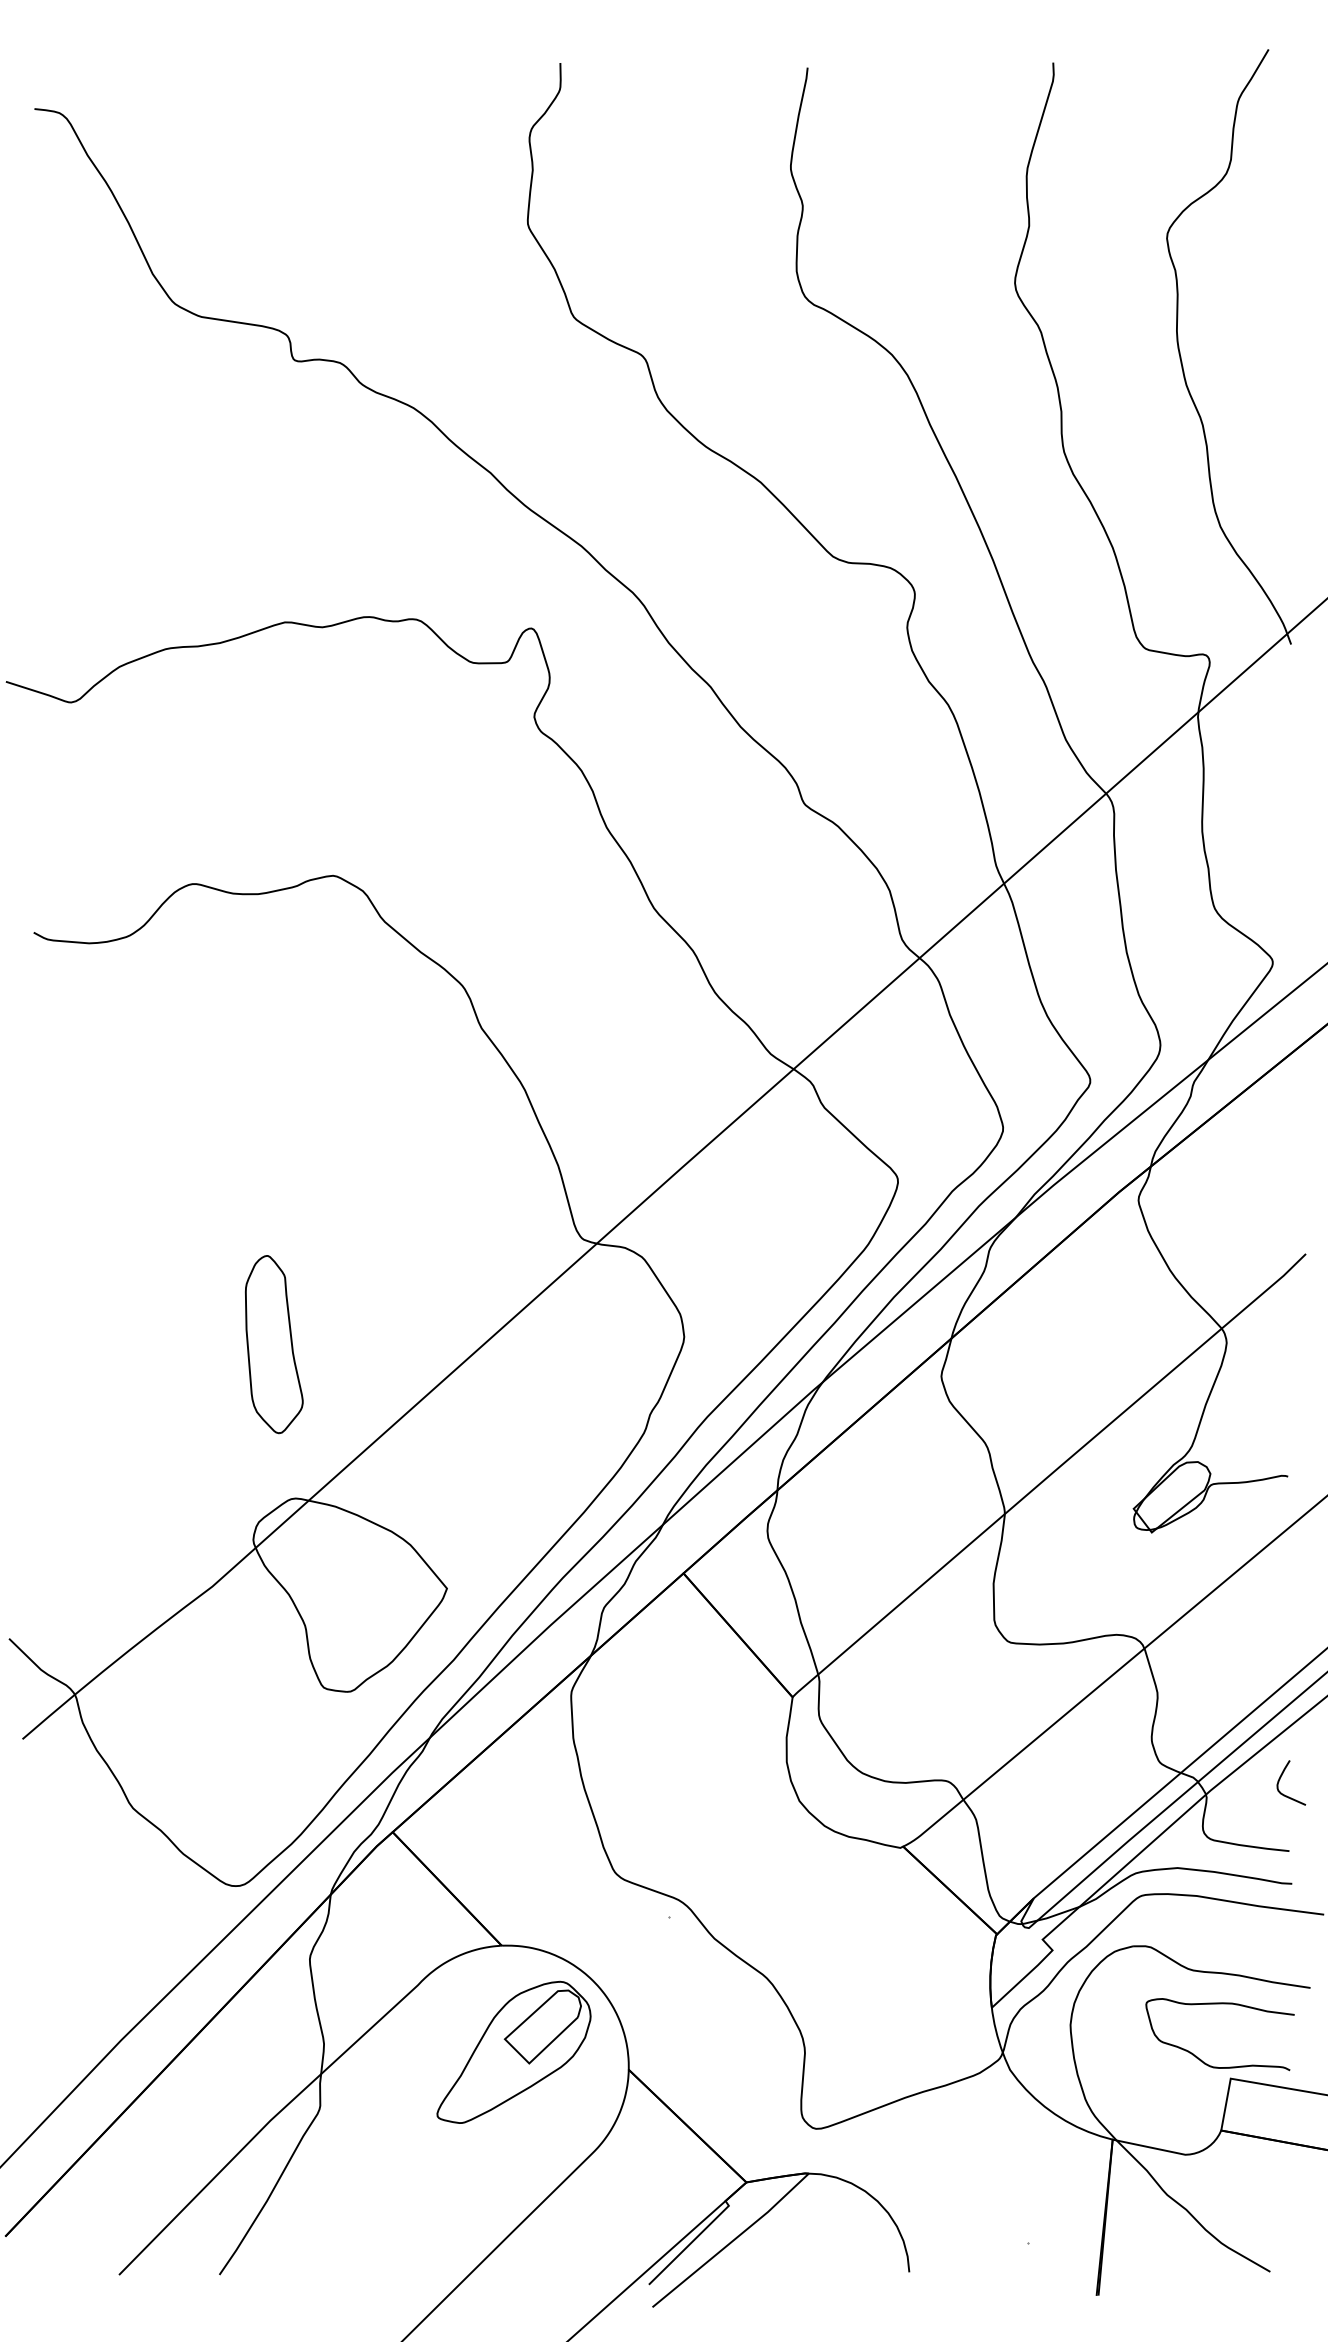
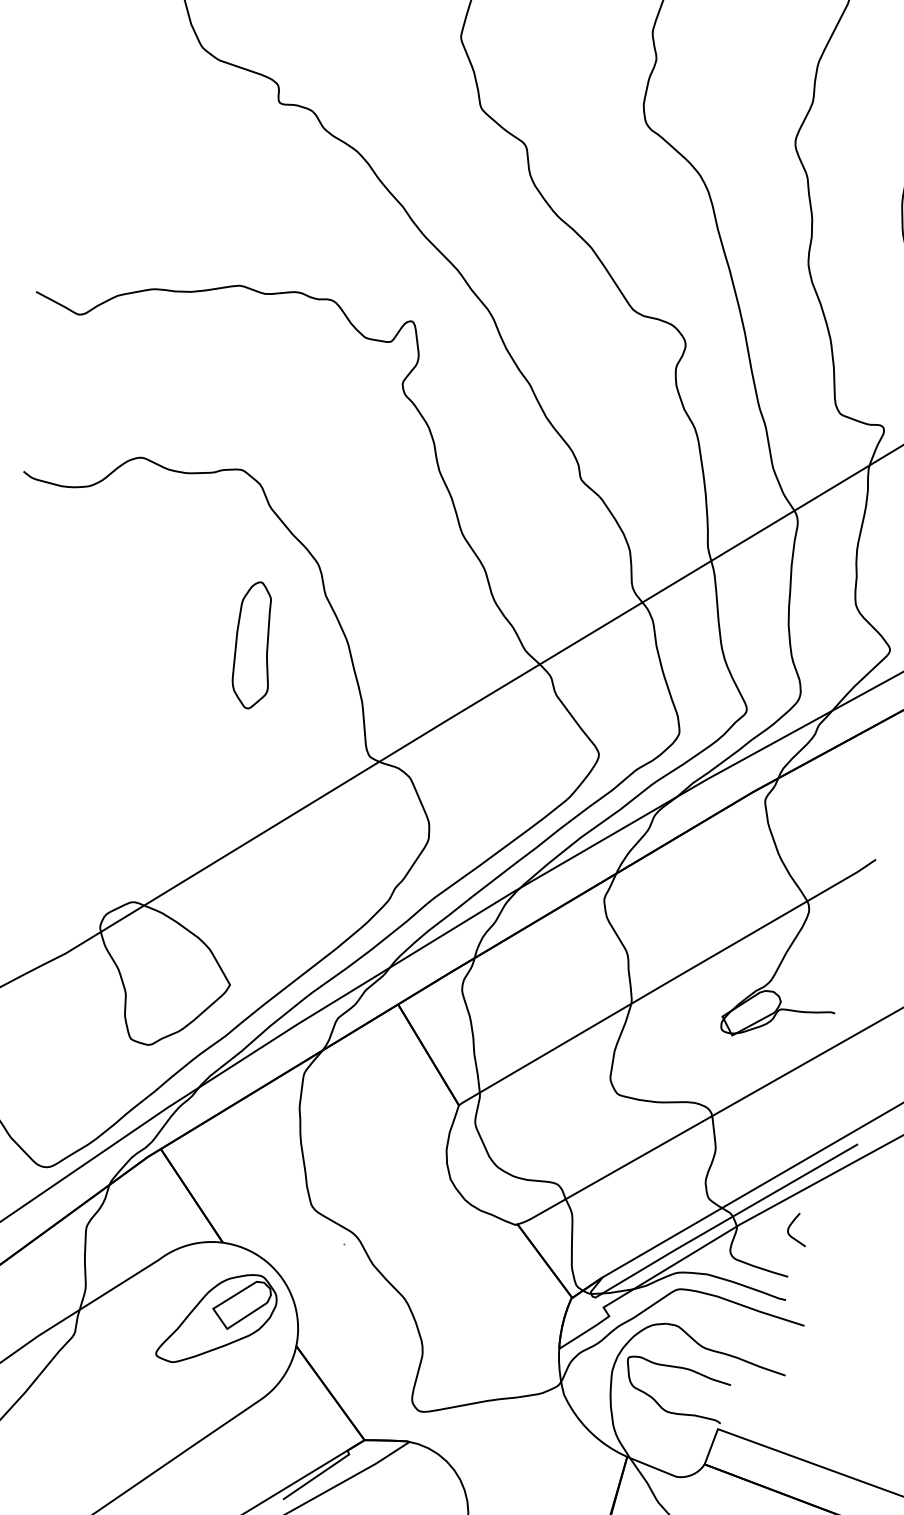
part: (274, 1344) -> (255, 645), moved
curve: (1219, 2004) -> (679, 1368), moved

